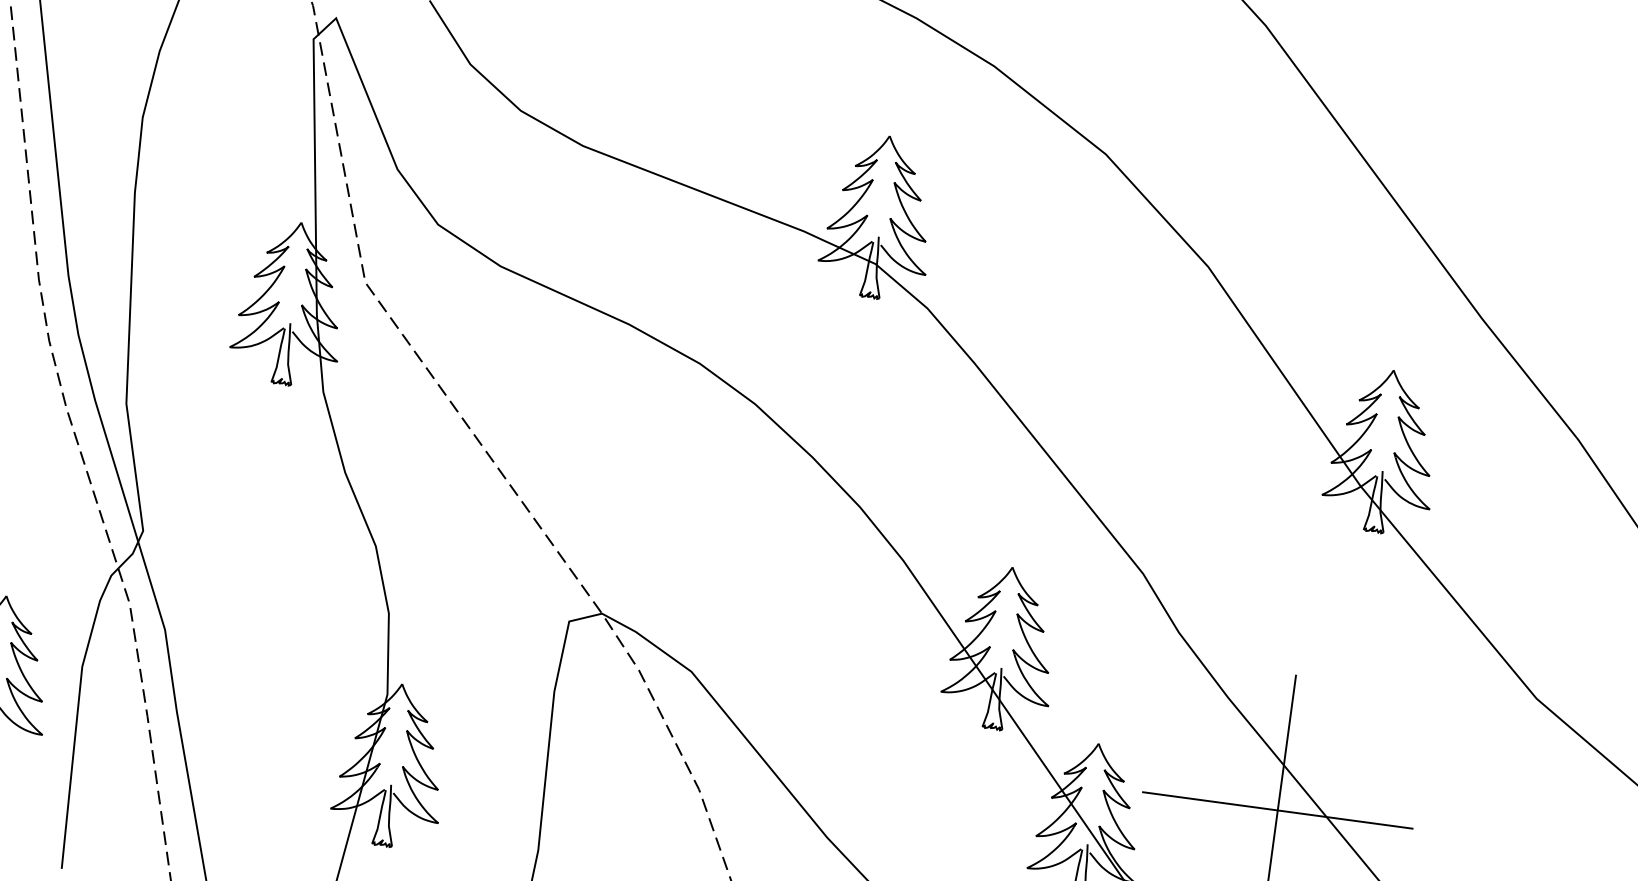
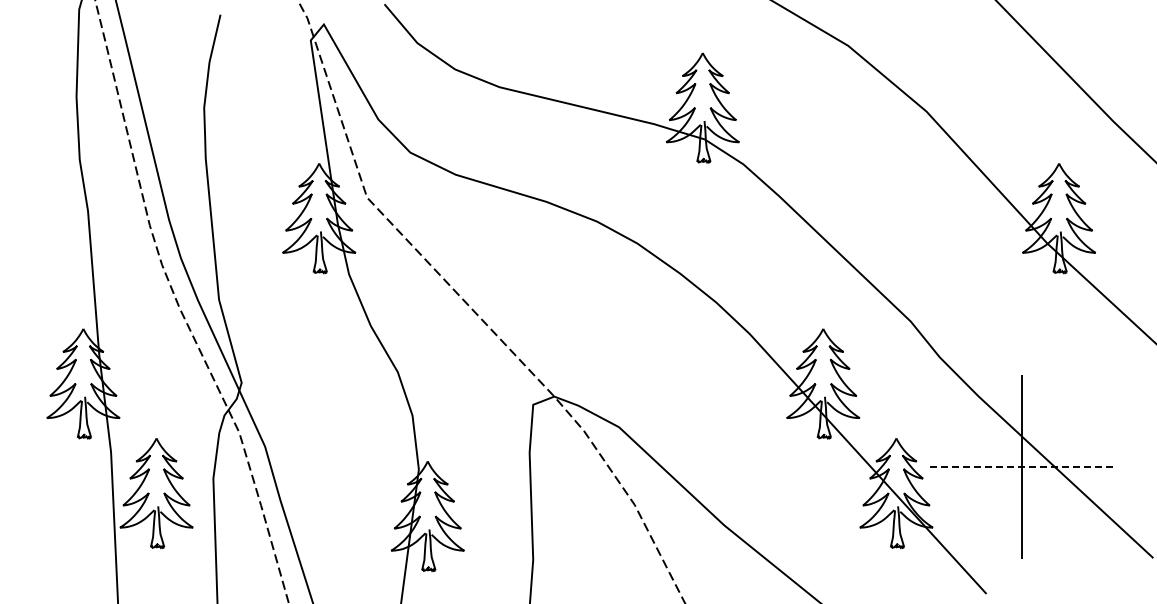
line: (1277, 810) -> (1021, 466), solid -> dashed

